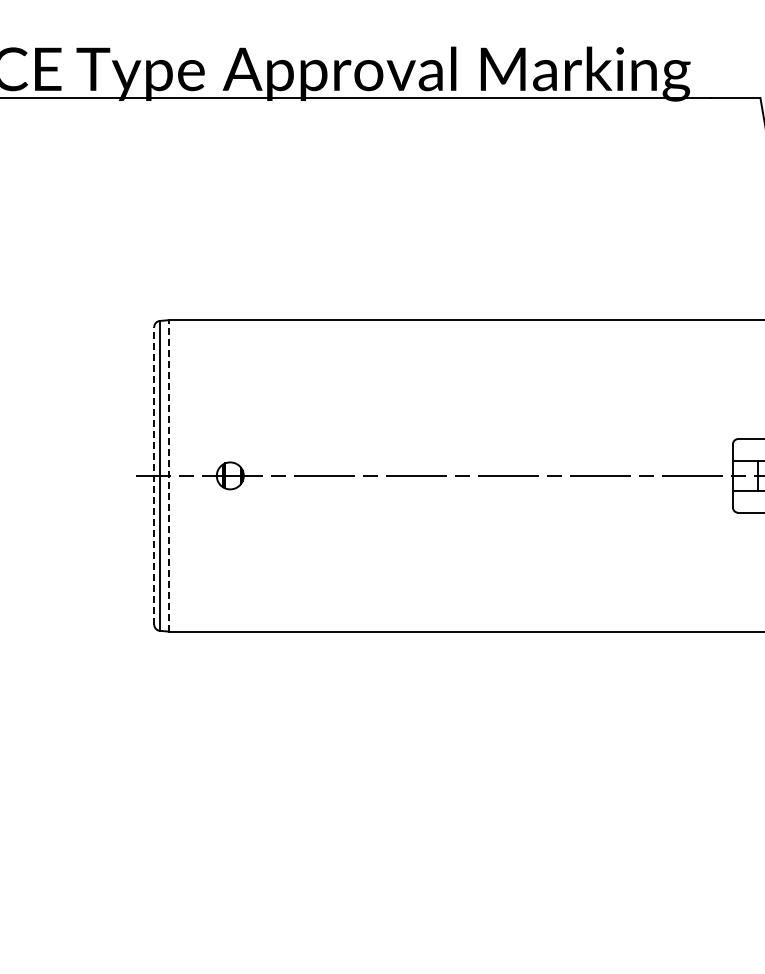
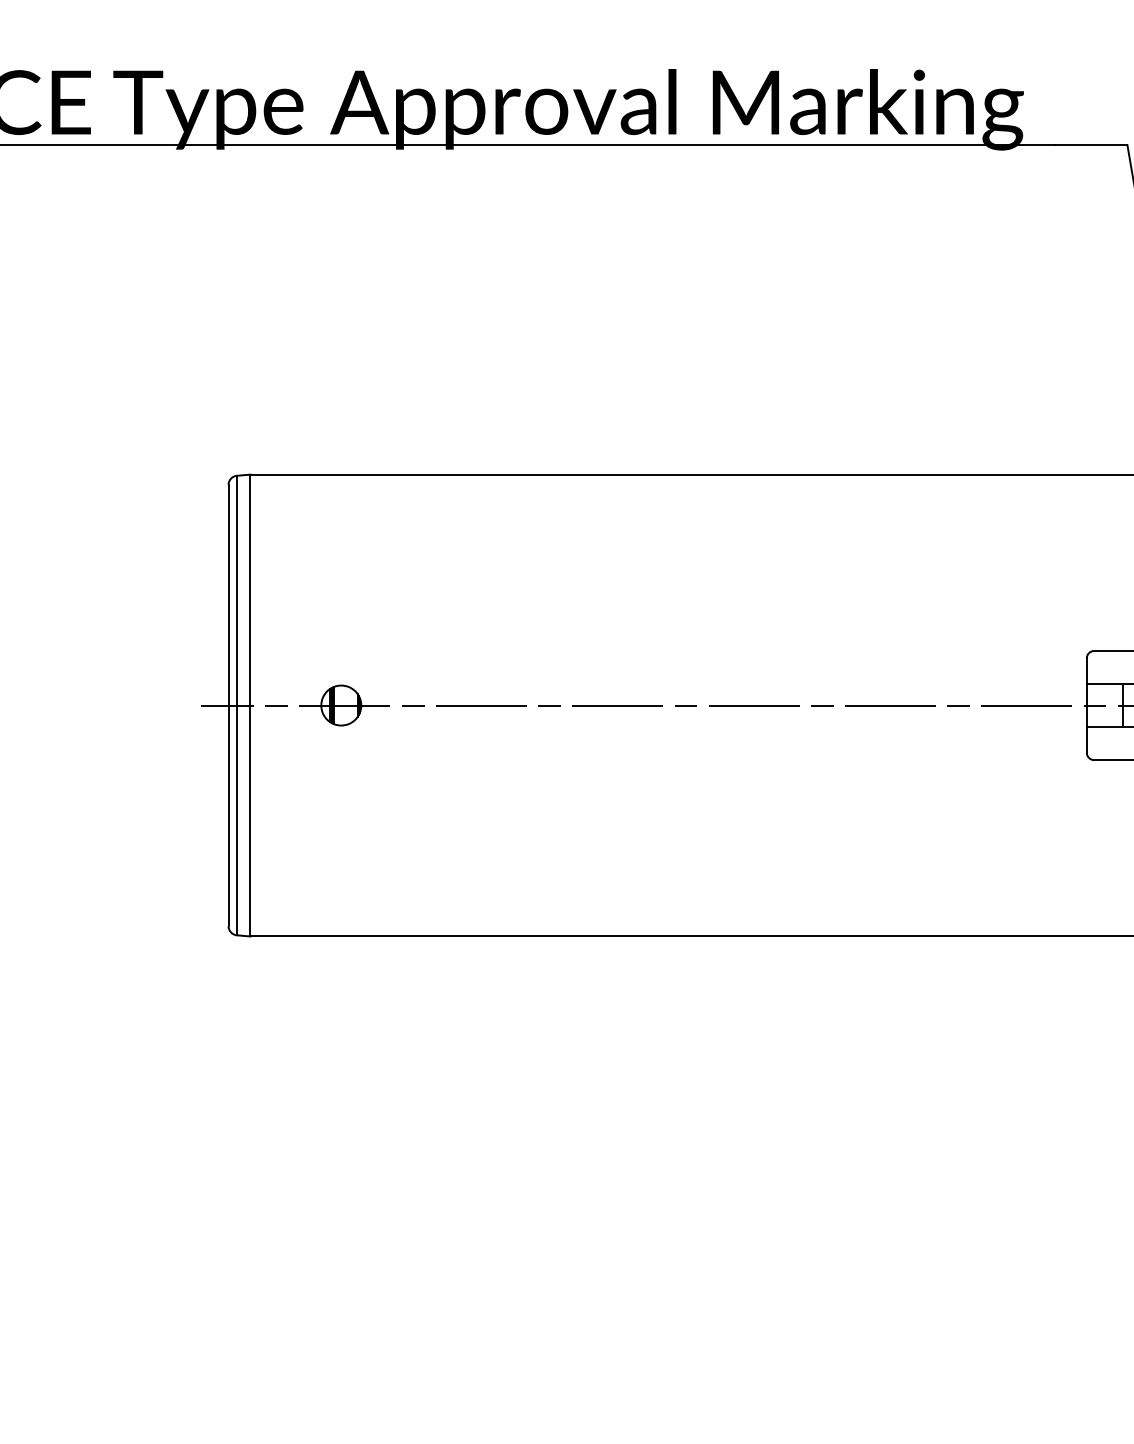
line: (154, 475) -> (228, 704), dashed -> solid
line: (168, 475) -> (249, 704), dashed -> solid

